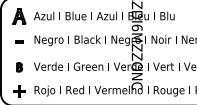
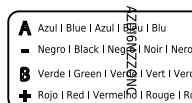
part: (18, 66) -> (24, 73), size x1.67

